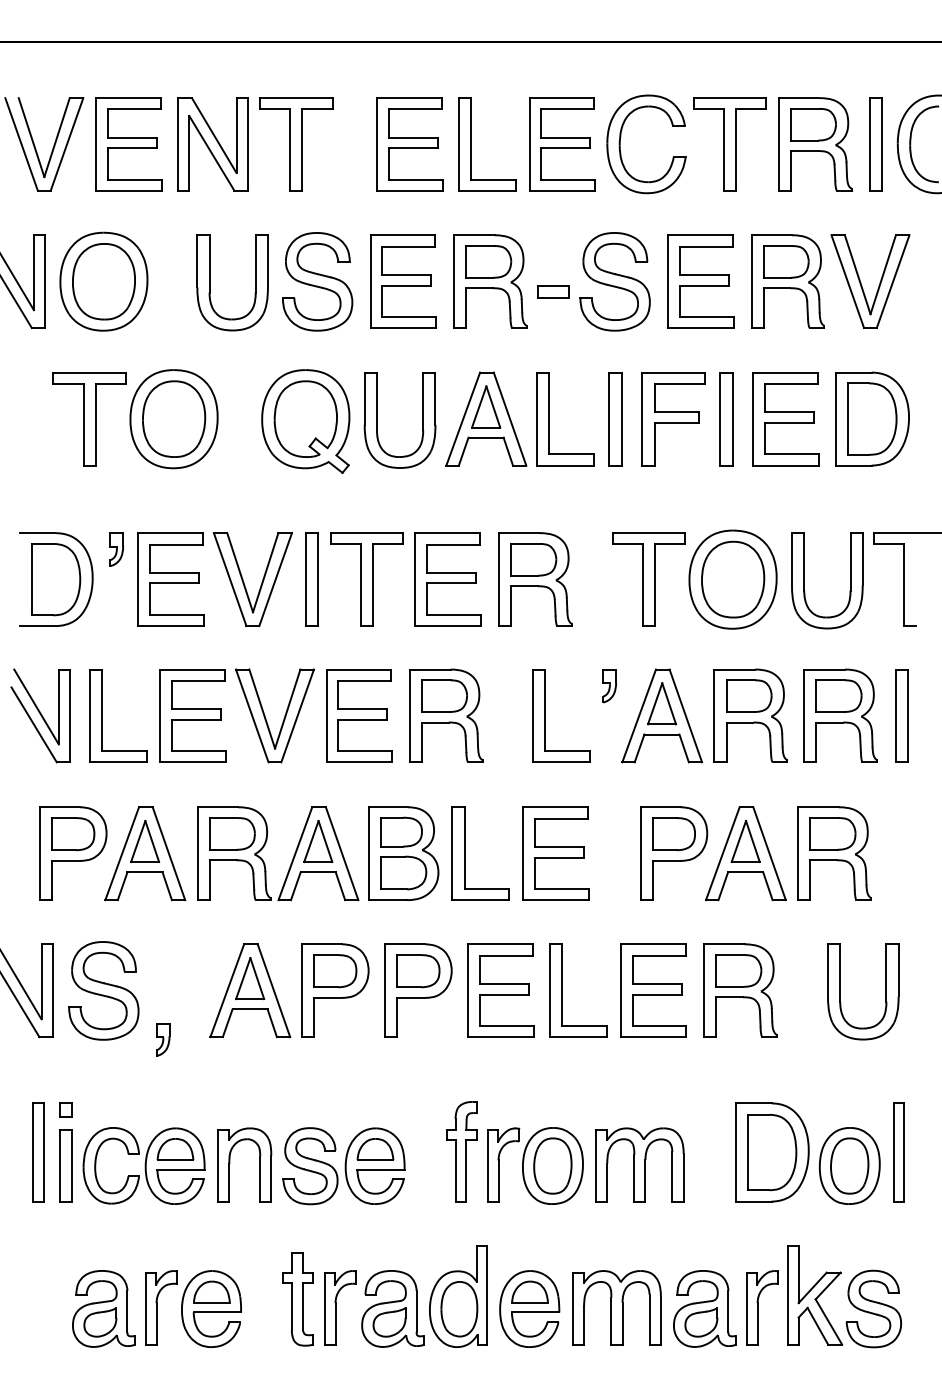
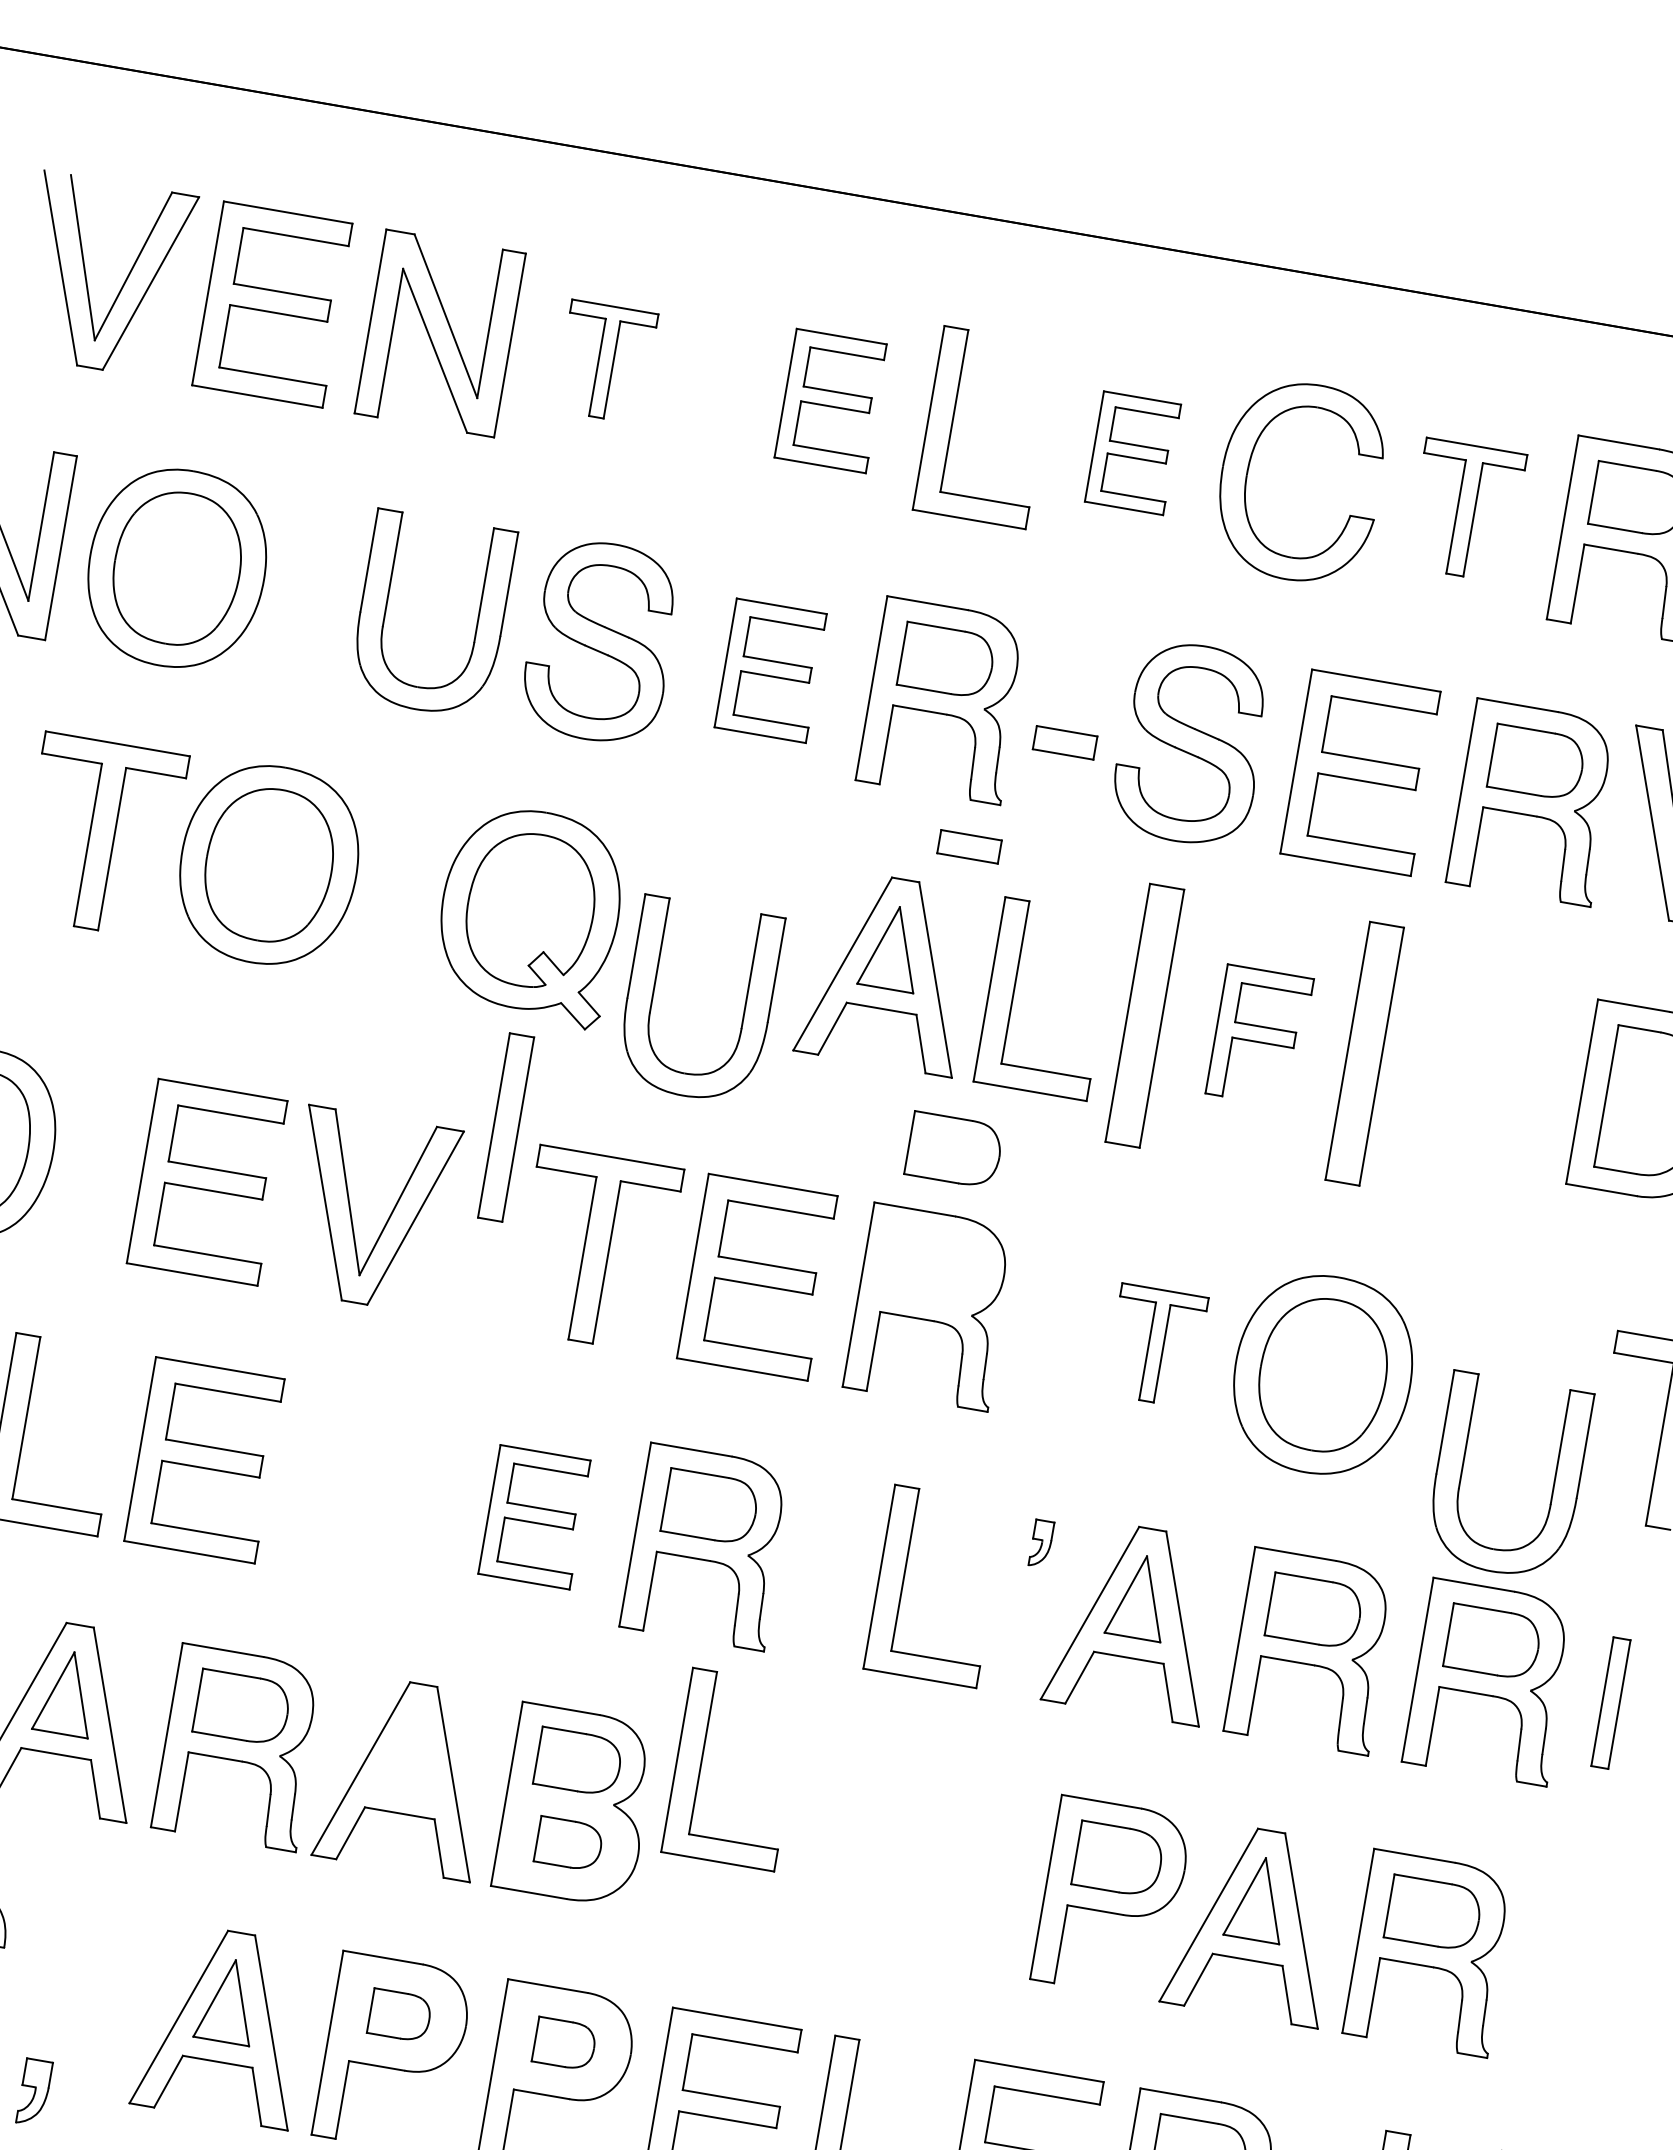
part: (296, 144) -> (606, 362), size x0.6
part: (409, 144) -> (830, 400), size x0.7
part: (562, 144) -> (1133, 453), size x0.6
part: (729, 144) -> (1464, 510), size x0.7
part: (403, 281) -> (771, 670), size x0.7
part: (515, 350) -> (969, 845), added
part: (615, 419) -> (1144, 1016), size x1.4
part: (673, 419) -> (1259, 1036), size x0.7
part: (726, 419) -> (1364, 1055), size x1.4
part: (785, 419) -> (1481, 1075), removed
part: (377, 420) -> (654, 993), moved
part: (116, 549) -> (110, 1103), removed
part: (533, 559) -> (954, 1149), moved
part: (311, 579) -> (504, 1127), moved
part: (648, 579) -> (1155, 1345), size x0.6
part: (804, 580) -> (1462, 1468), moved
part: (609, 686) -> (1041, 1544), size x0.7
part: (359, 715) -> (535, 1516), size x0.7
part: (901, 715) -> (1610, 1702), size x0.7
part: (266, 718) -> (349, 1490), removed
part: (318, 841) -> (410, 1752), removed
part: (465, 853) -> (703, 1763), moved
part: (555, 853) -> (876, 1857), removed
part: (403, 872) -> (568, 1842), size x0.7
part: (335, 971) -> (400, 2016), size x0.7
part: (418, 971) -> (564, 2044), size x0.7

